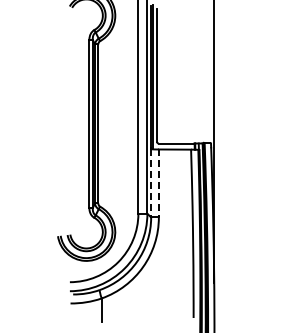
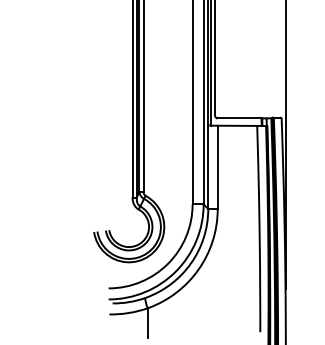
line: (151, 183) -> (208, 167), dashed -> solid
line: (158, 183) -> (217, 167), dashed -> solid

